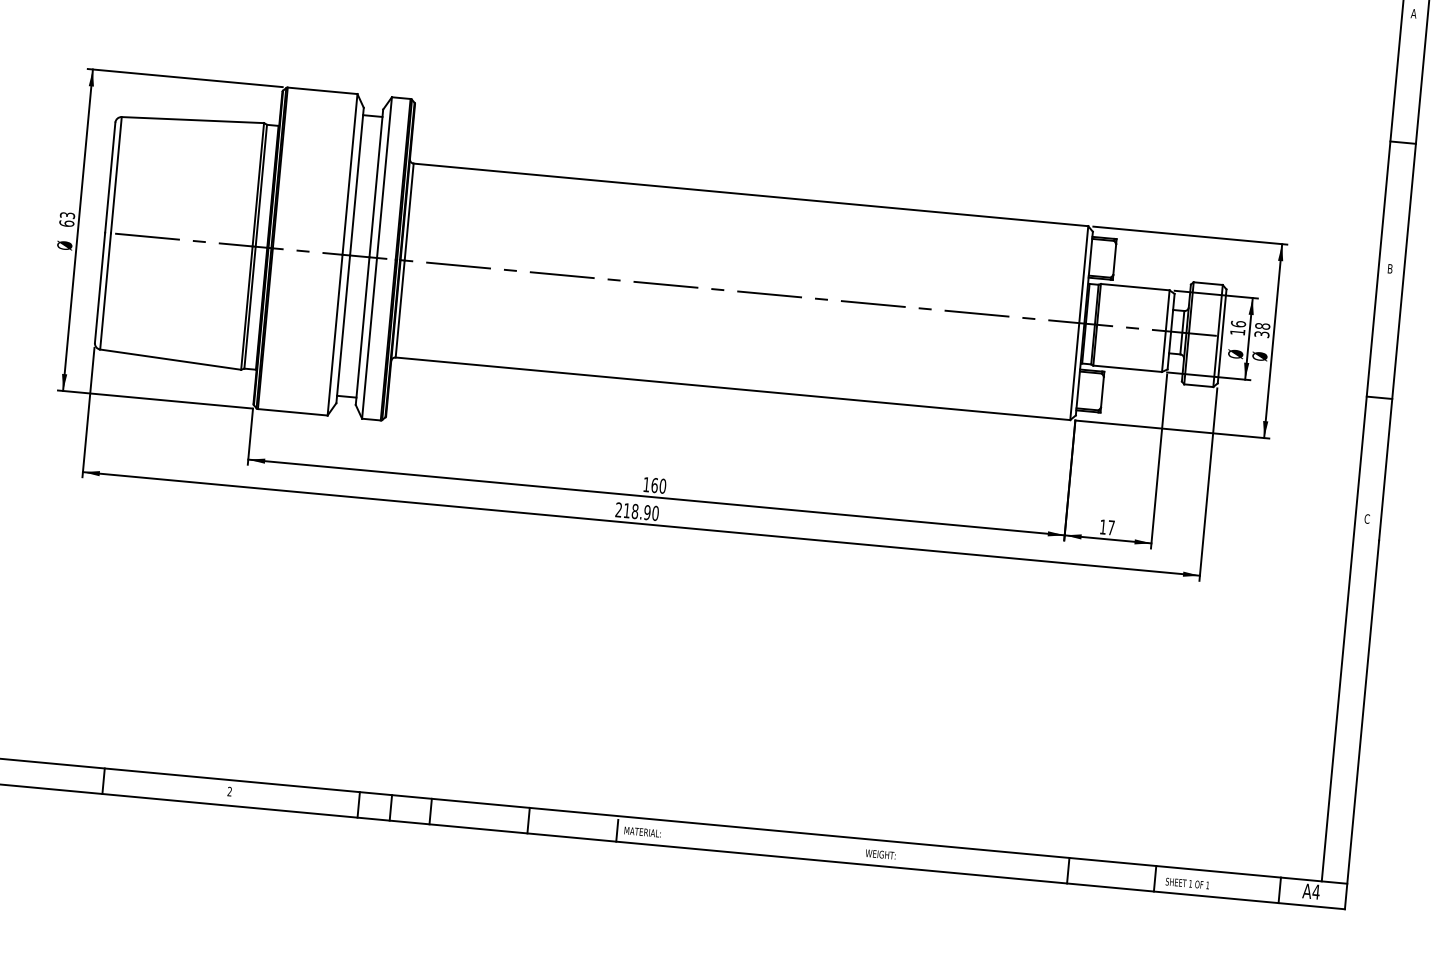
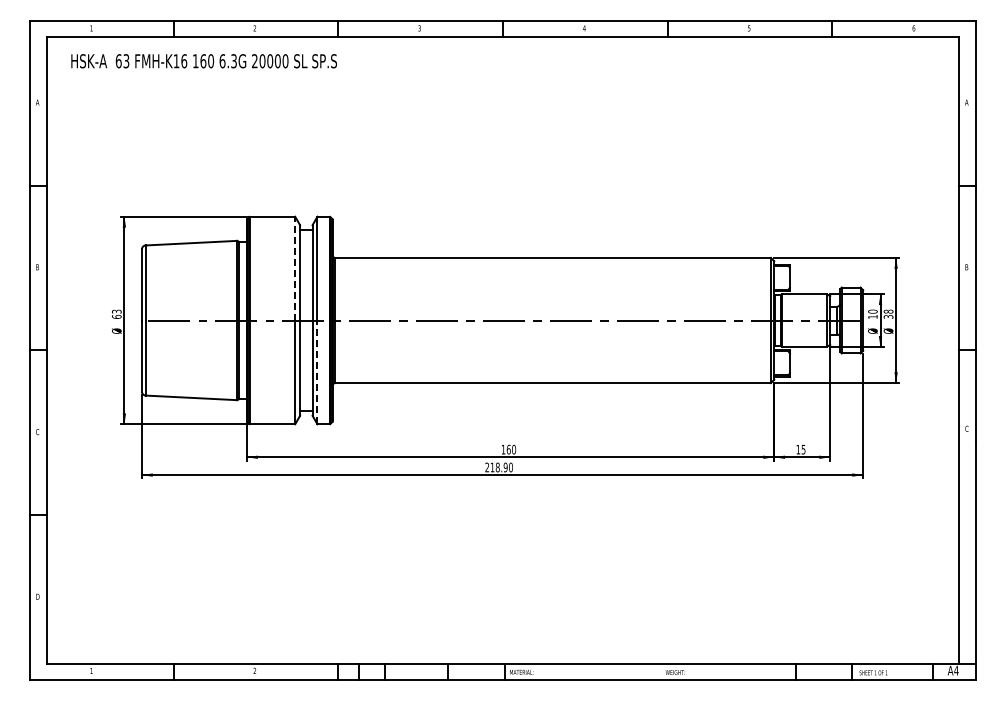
line: (350, 174) -> (295, 268), solid -> dashed
text: (1237, 323) -> (872, 311), 16 -> 10
line: (369, 338) -> (317, 372), solid -> dashed
text: (1111, 527) -> (803, 449), 17 -> 15

